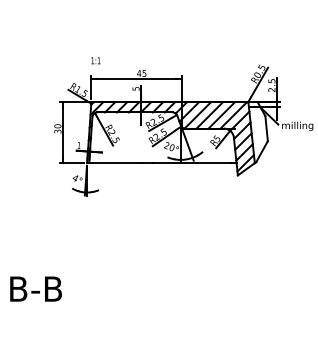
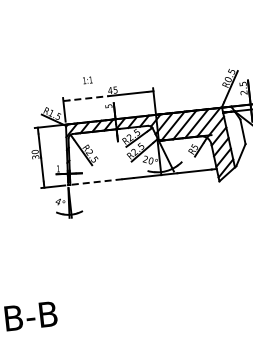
text: (95, 60) -> (87, 80), moved
line: (114, 78) -> (86, 98), solid -> dashed
line: (114, 162) -> (95, 181), solid -> dashed

